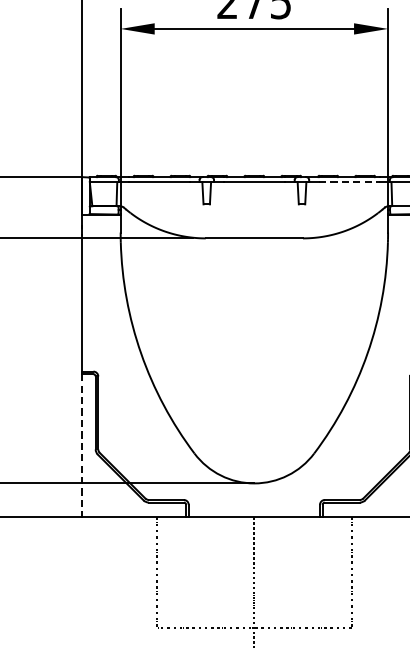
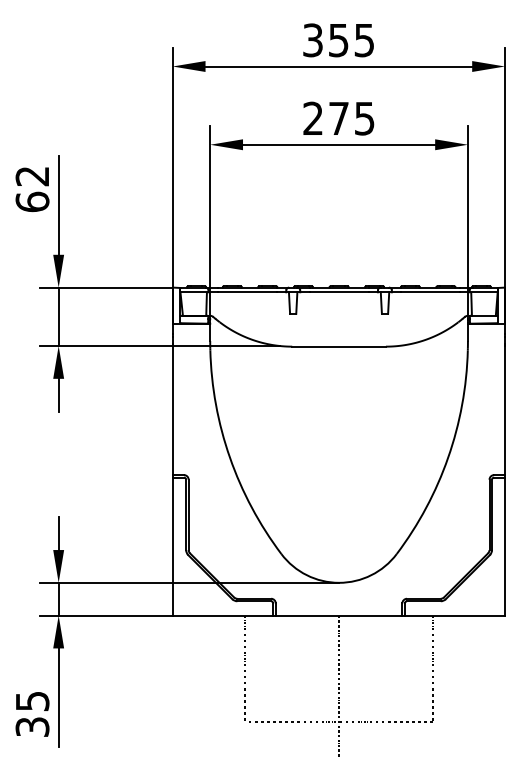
line: (350, 182) -> (431, 292), dashed -> solid
line: (81, 446) -> (172, 547), dashed -> solid

